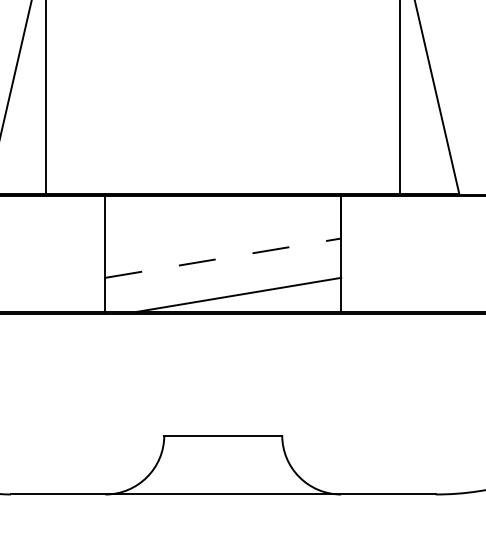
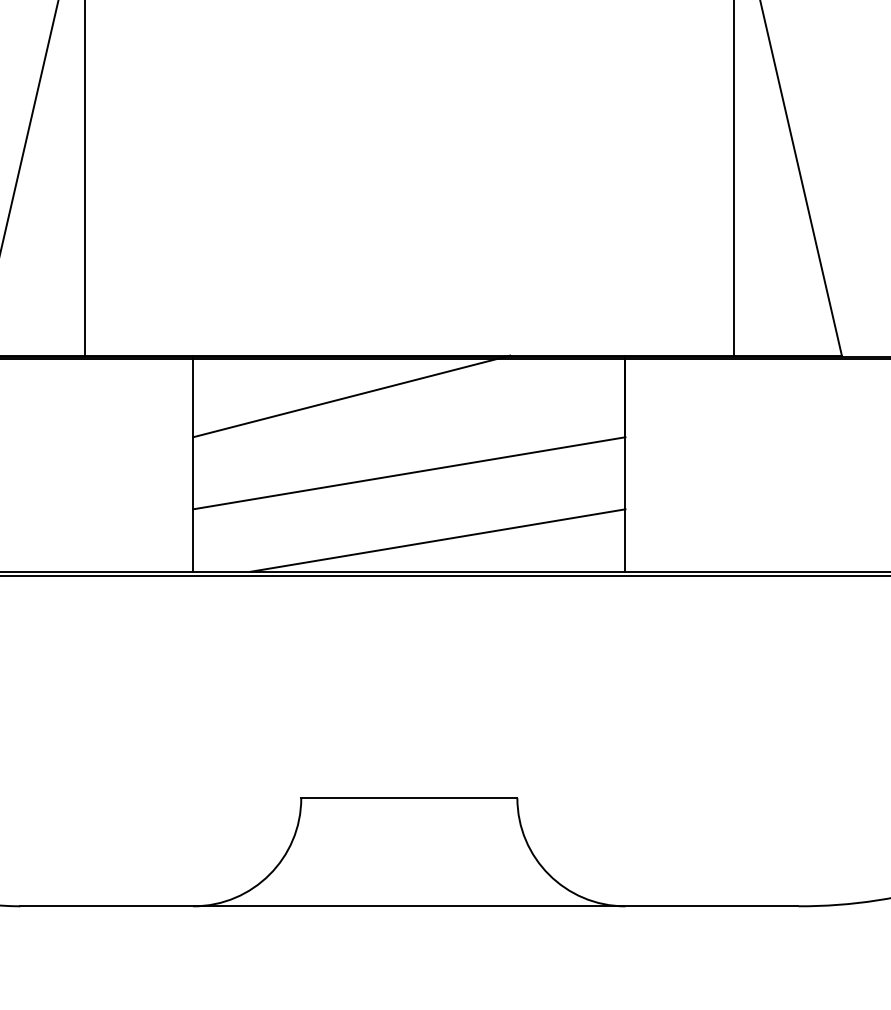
line: (191, 215) -> (351, 395), added
line: (223, 258) -> (409, 473), dashed -> solid

